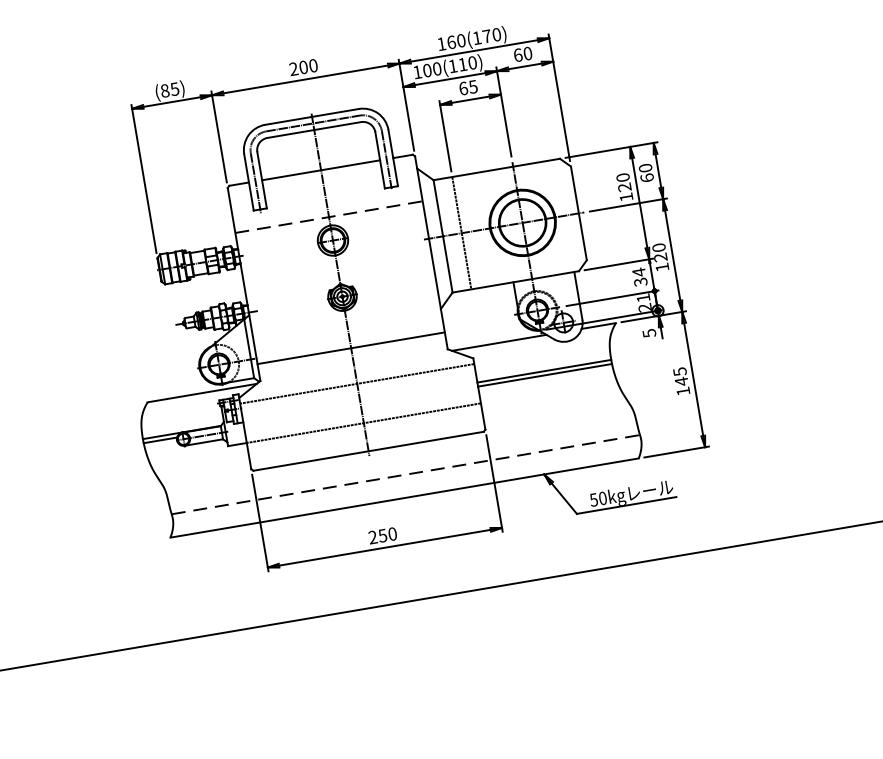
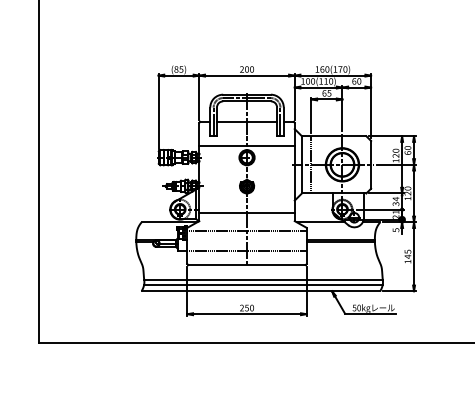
line: (329, 216) -> (247, 145), dashed -> solid
line: (407, 473) -> (264, 279), dashed -> solid
line: (407, 483) -> (263, 284), added

